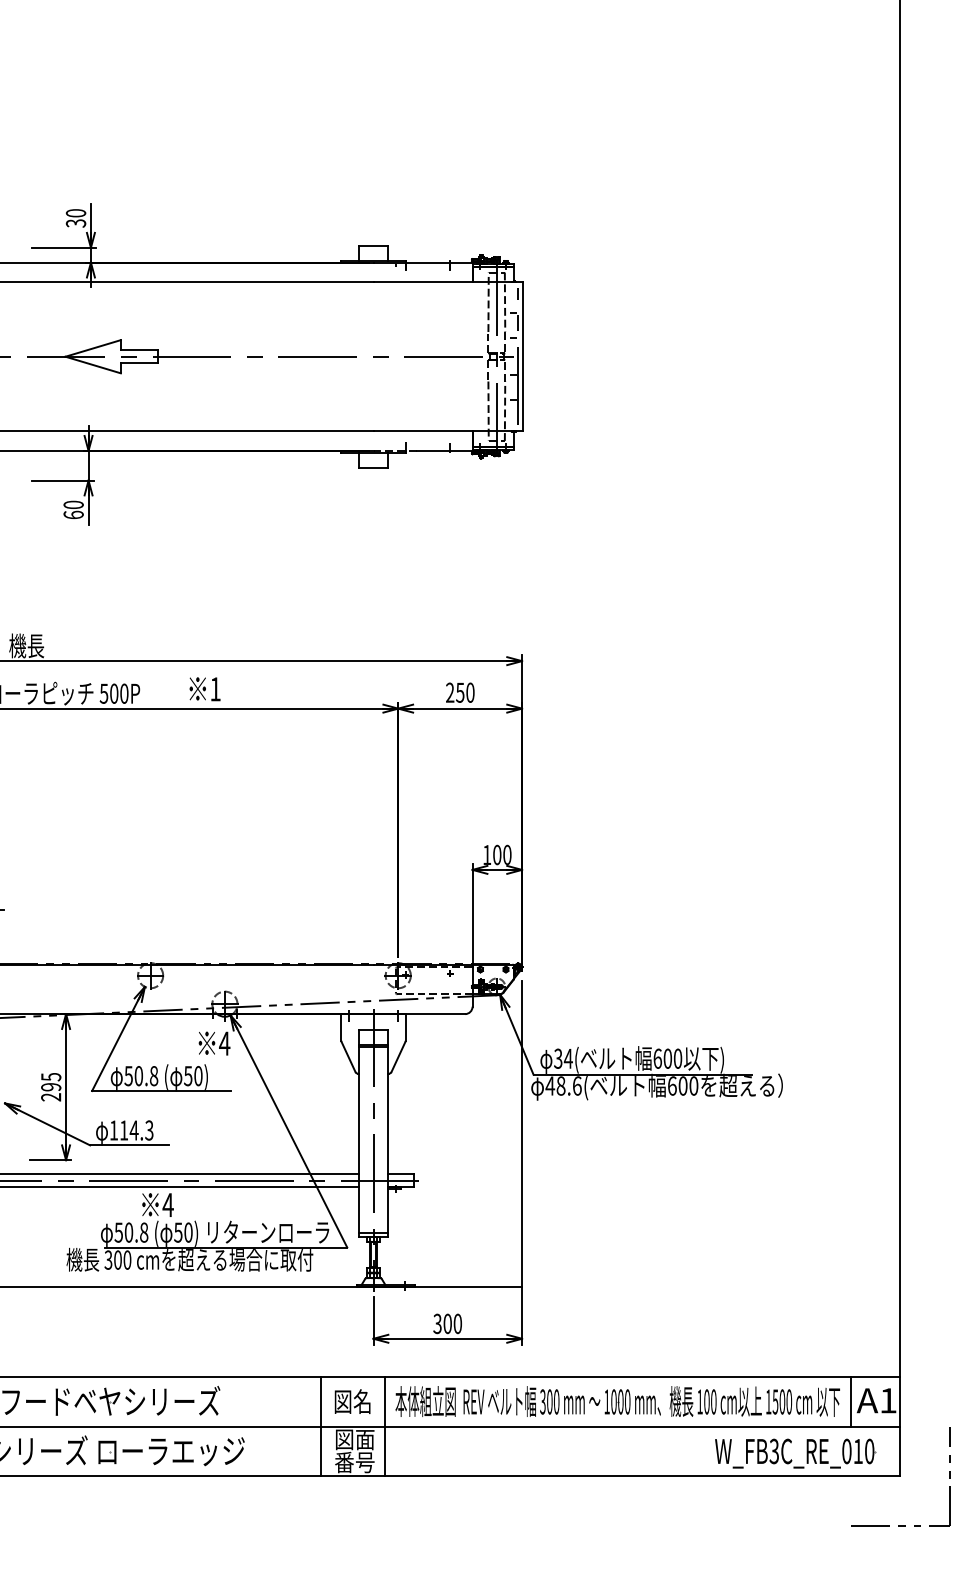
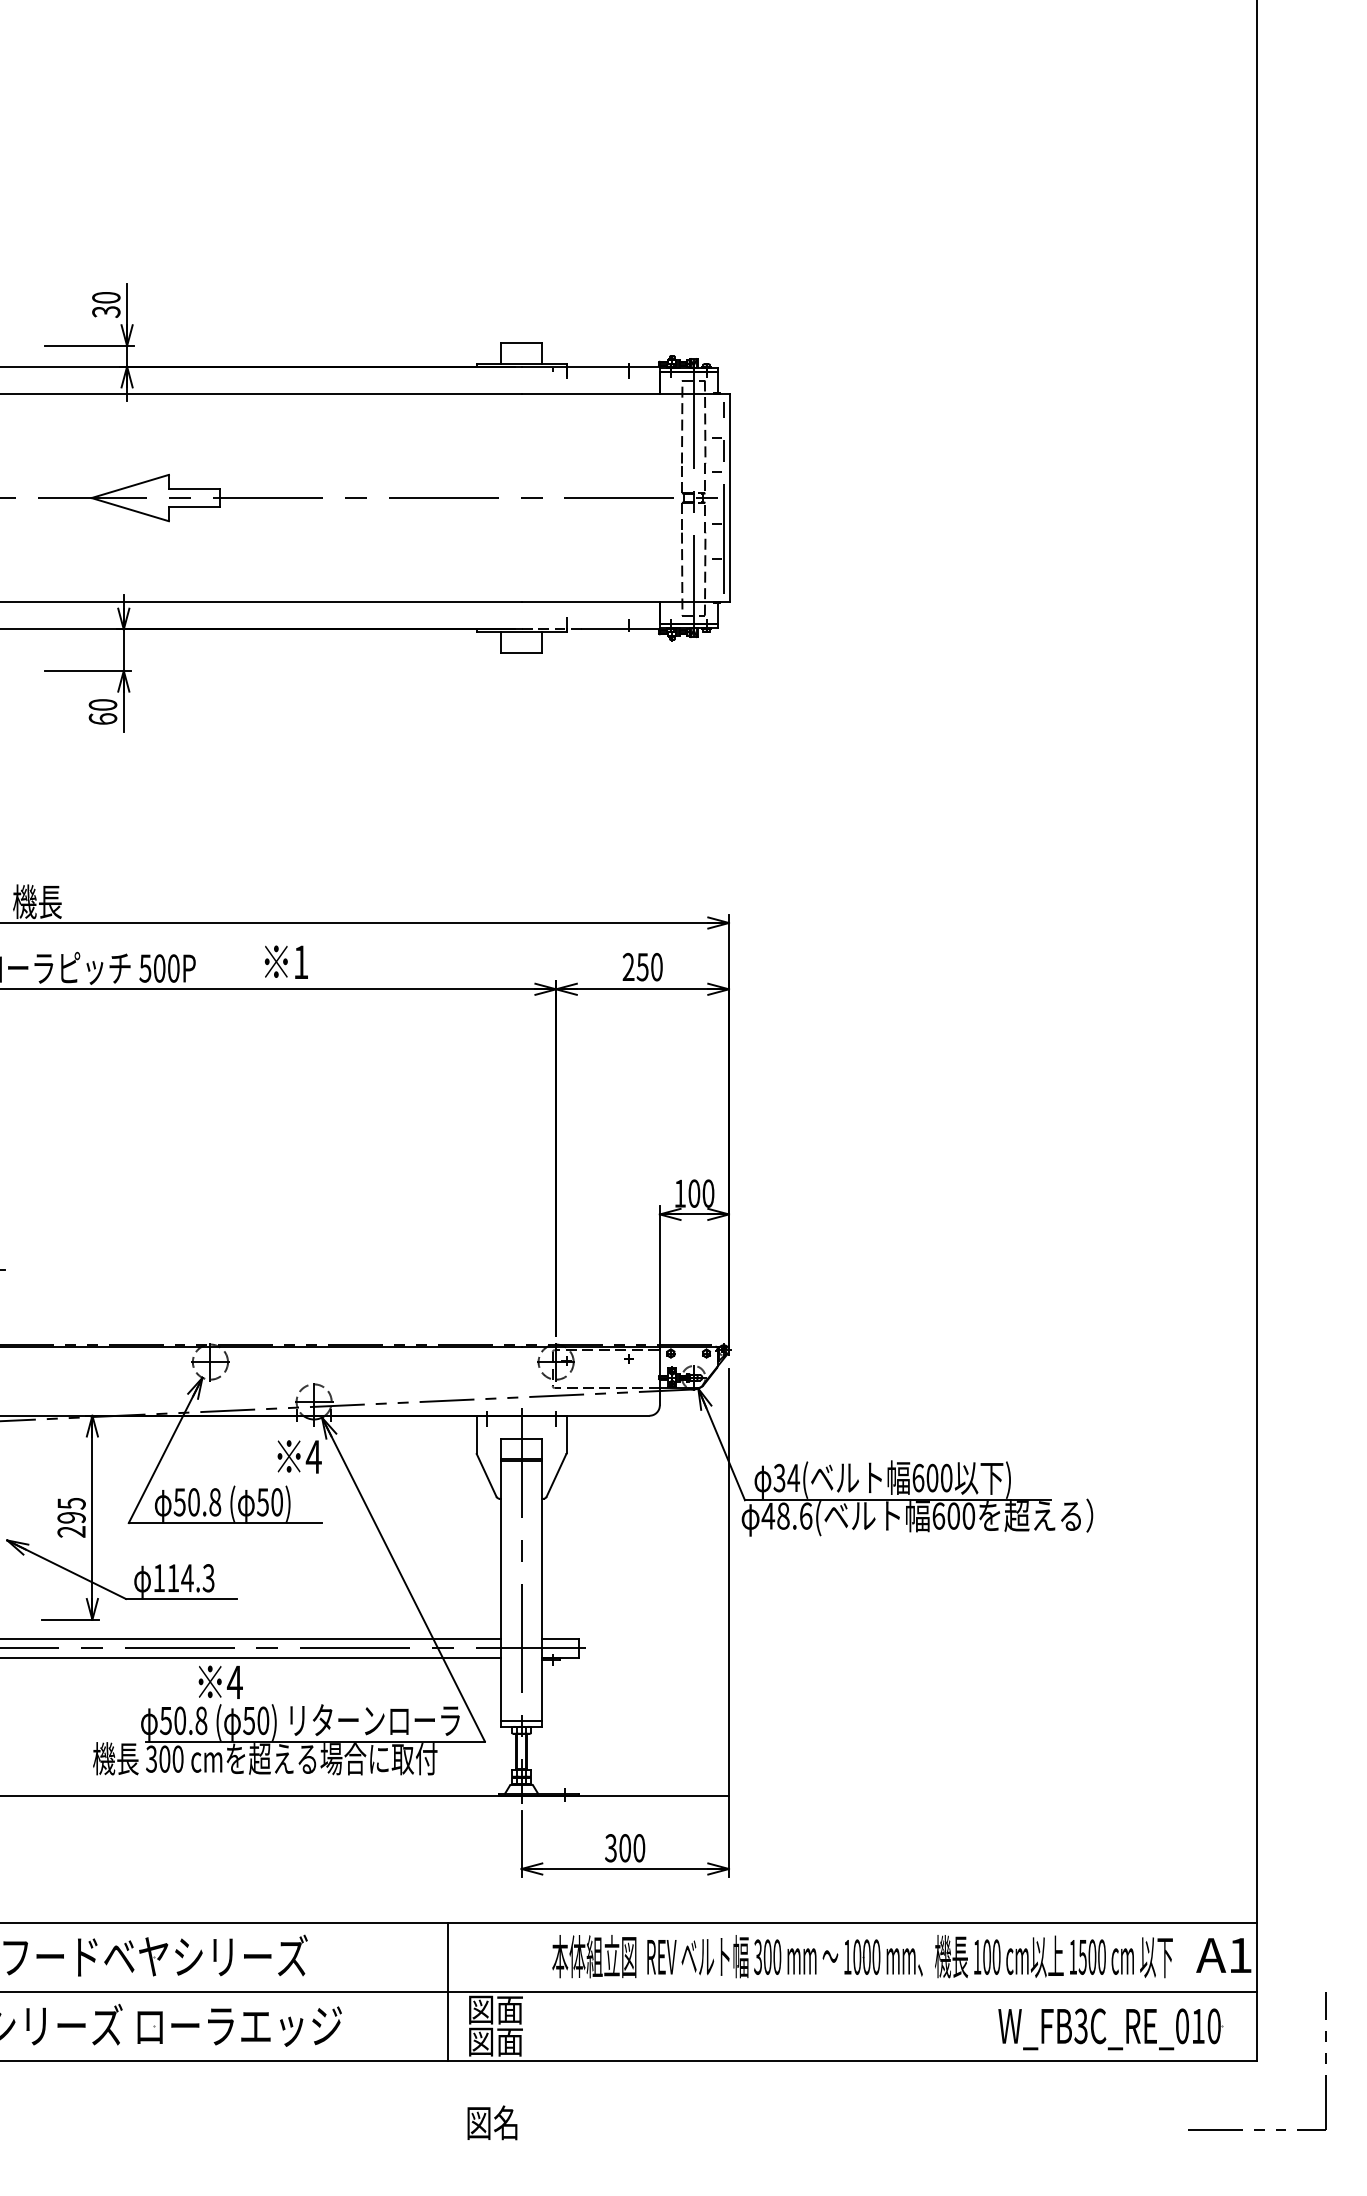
text: (352, 1401) -> (492, 2122), moved
line: (850, 1401) -> (1187, 1956), removed
line: (385, 1426) -> (538, 1991), removed
text: (354, 1462) -> (495, 2041), 番号 -> 図面

